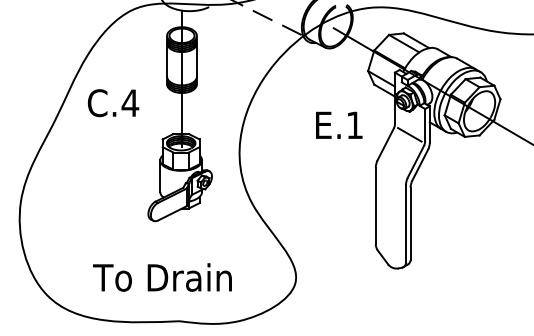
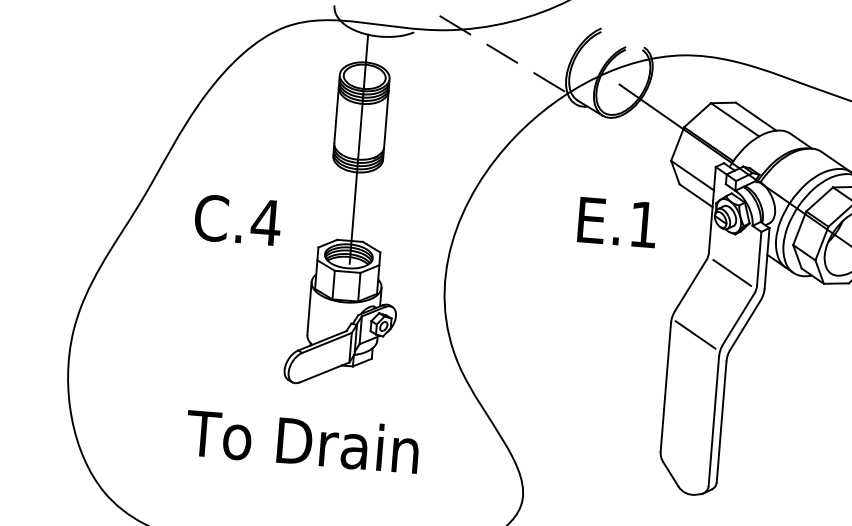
text: (113, 103) -> (237, 220), moved
text: (339, 124) -> (618, 221), moved
line: (390, 173) -> (694, 335), added
text: (162, 277) -> (302, 441), moved

